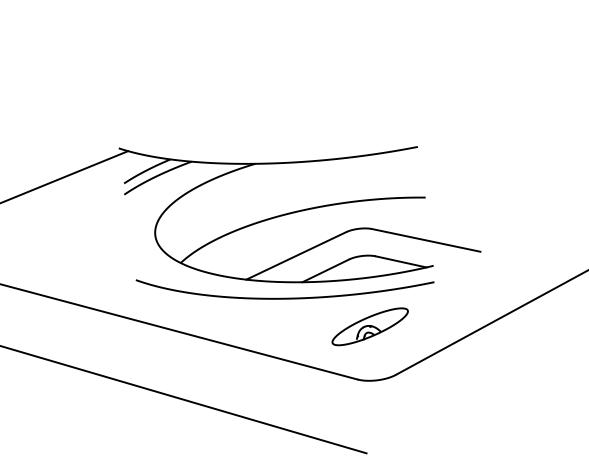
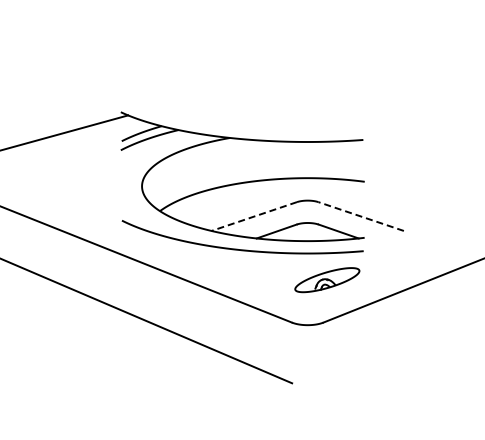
line: (425, 240) -> (360, 216), solid -> dashed
line: (295, 255) -> (253, 216), solid -> dashed
part: (370, 327) -> (327, 280), moved

